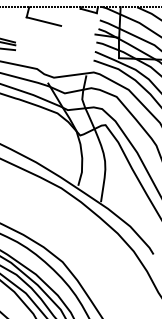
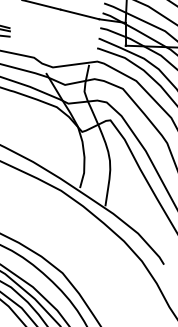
line: (78, 29) -> (80, 13), added

